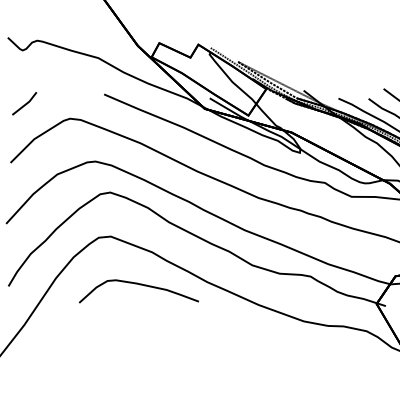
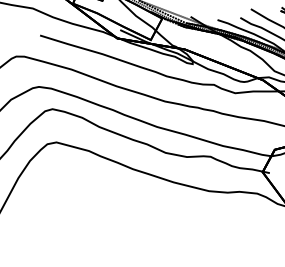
curve: (139, 285) -> (81, 177), removed

